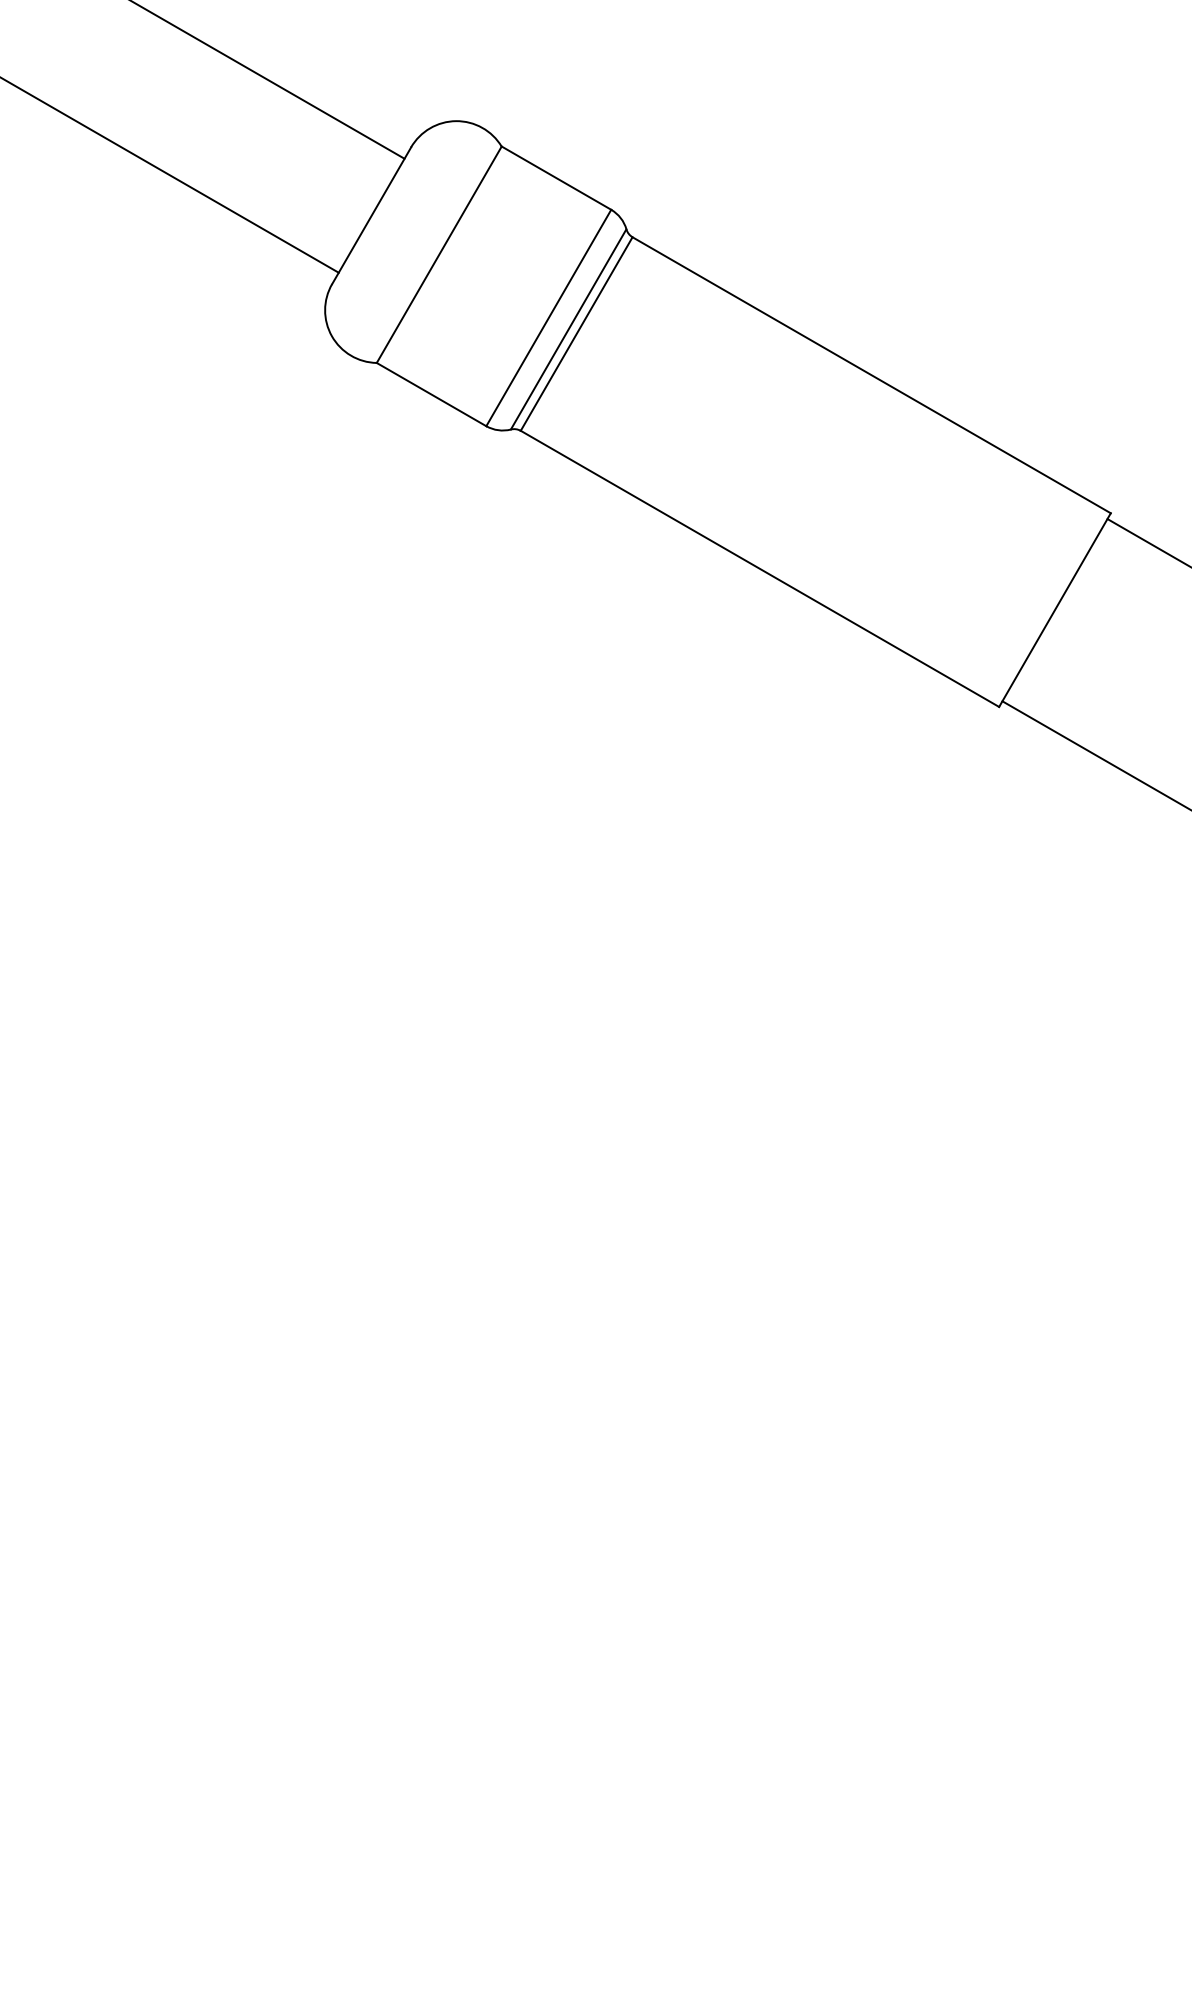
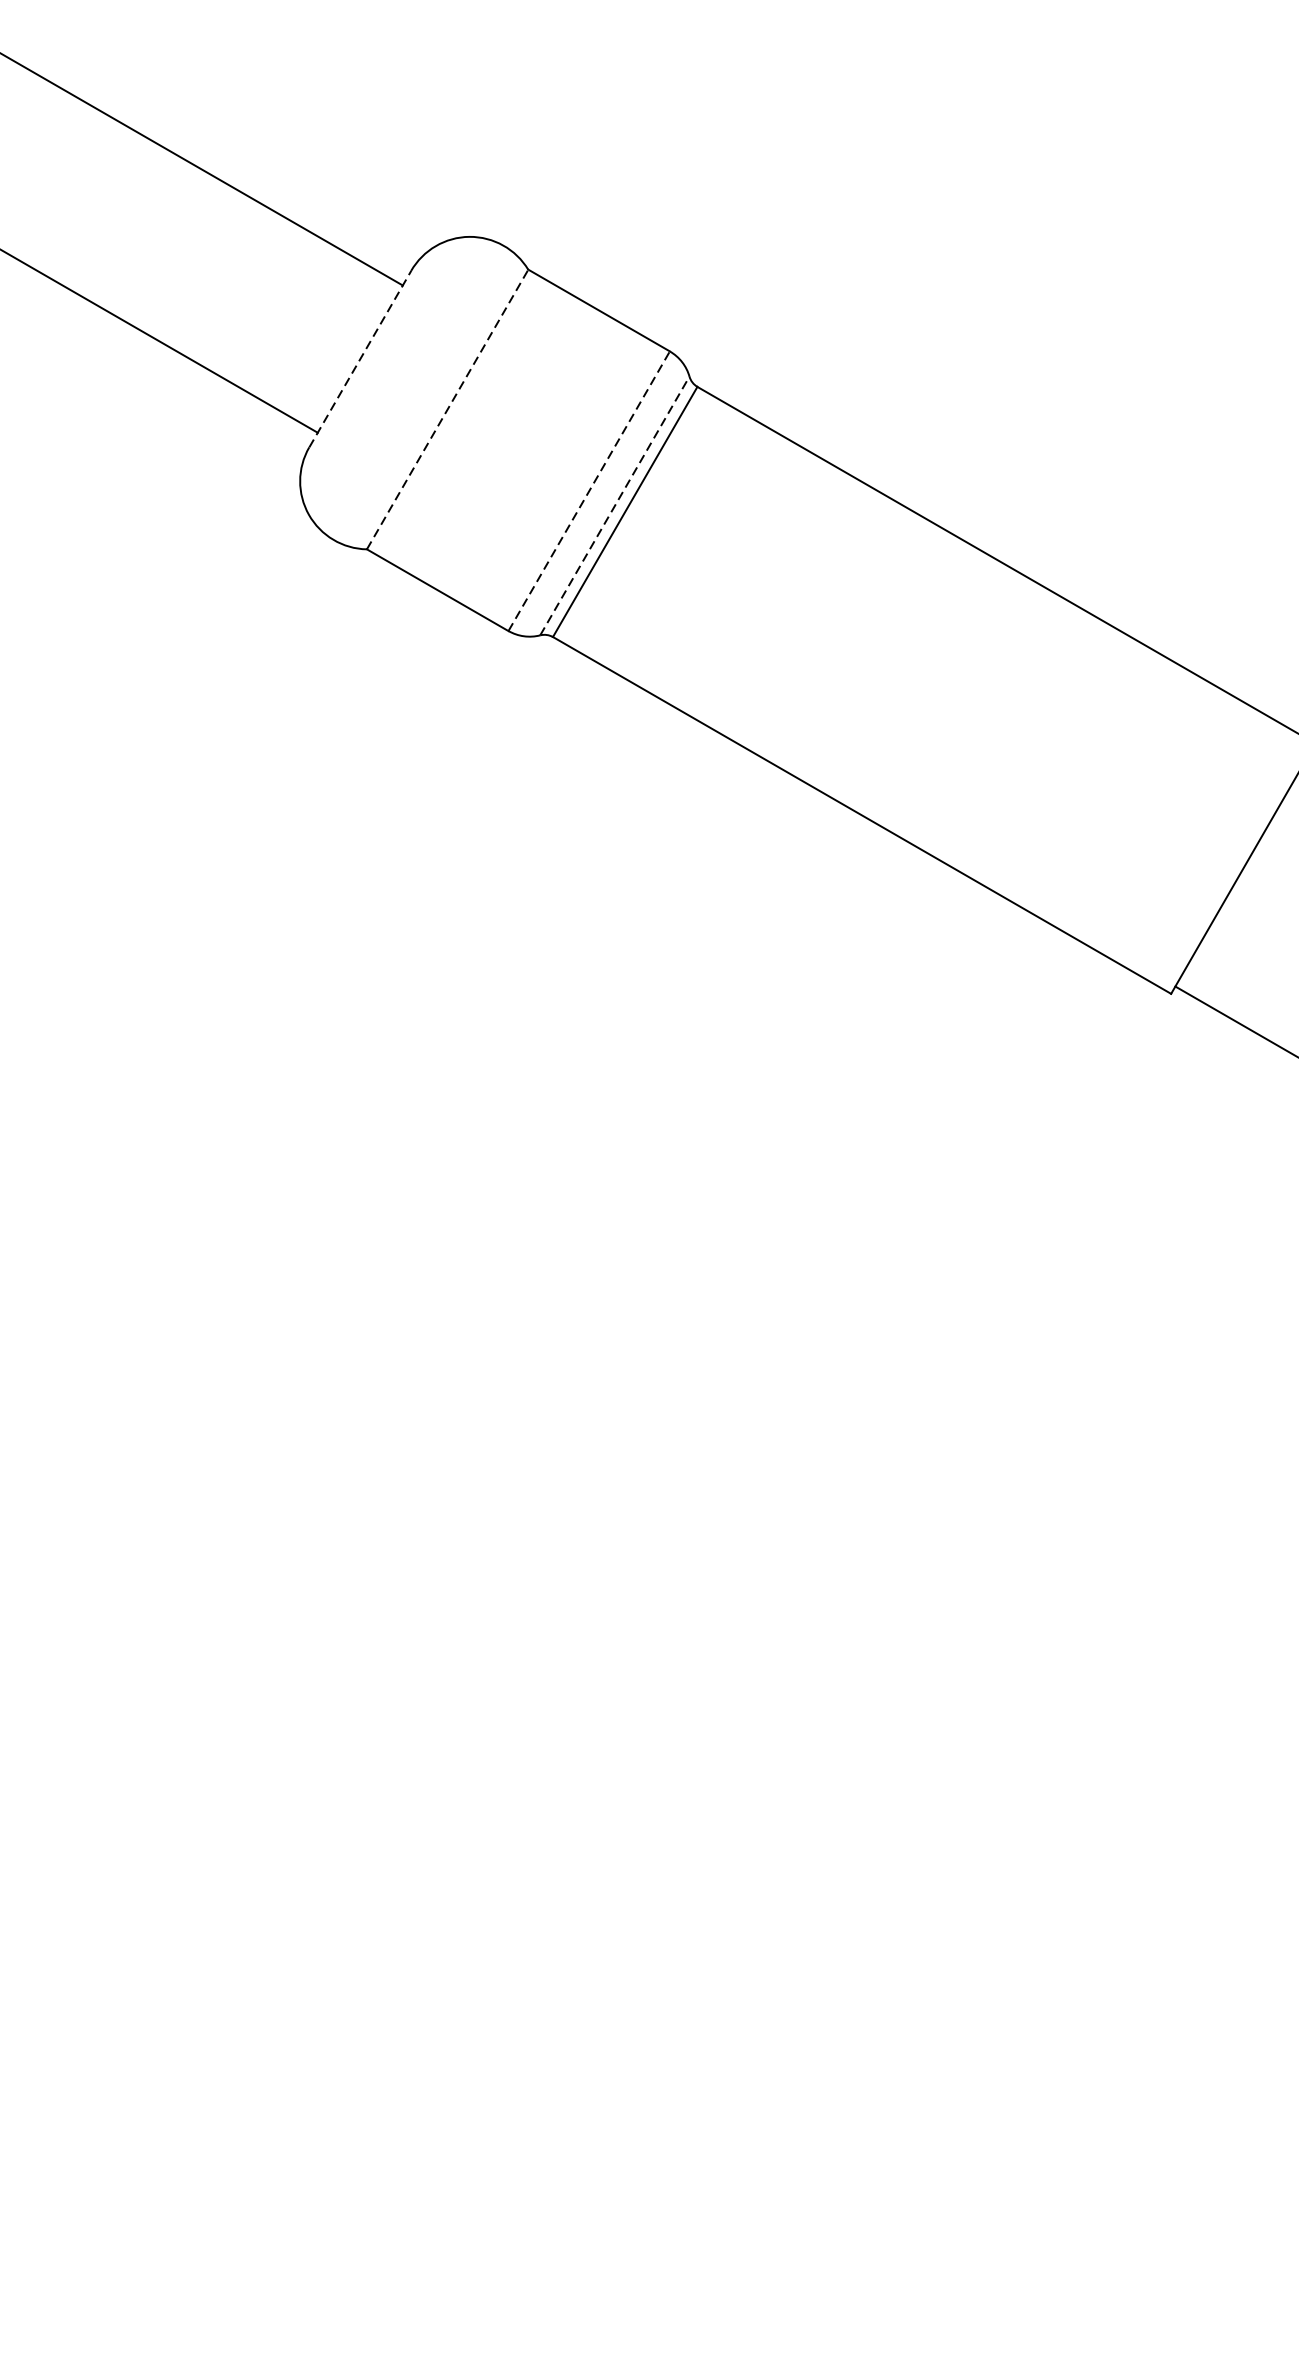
line: (371, 215) -> (360, 358), solid -> dashed
line: (439, 254) -> (447, 409), solid -> dashed
line: (548, 318) -> (588, 491), solid -> dashed
line: (568, 329) -> (614, 506), solid -> dashed

